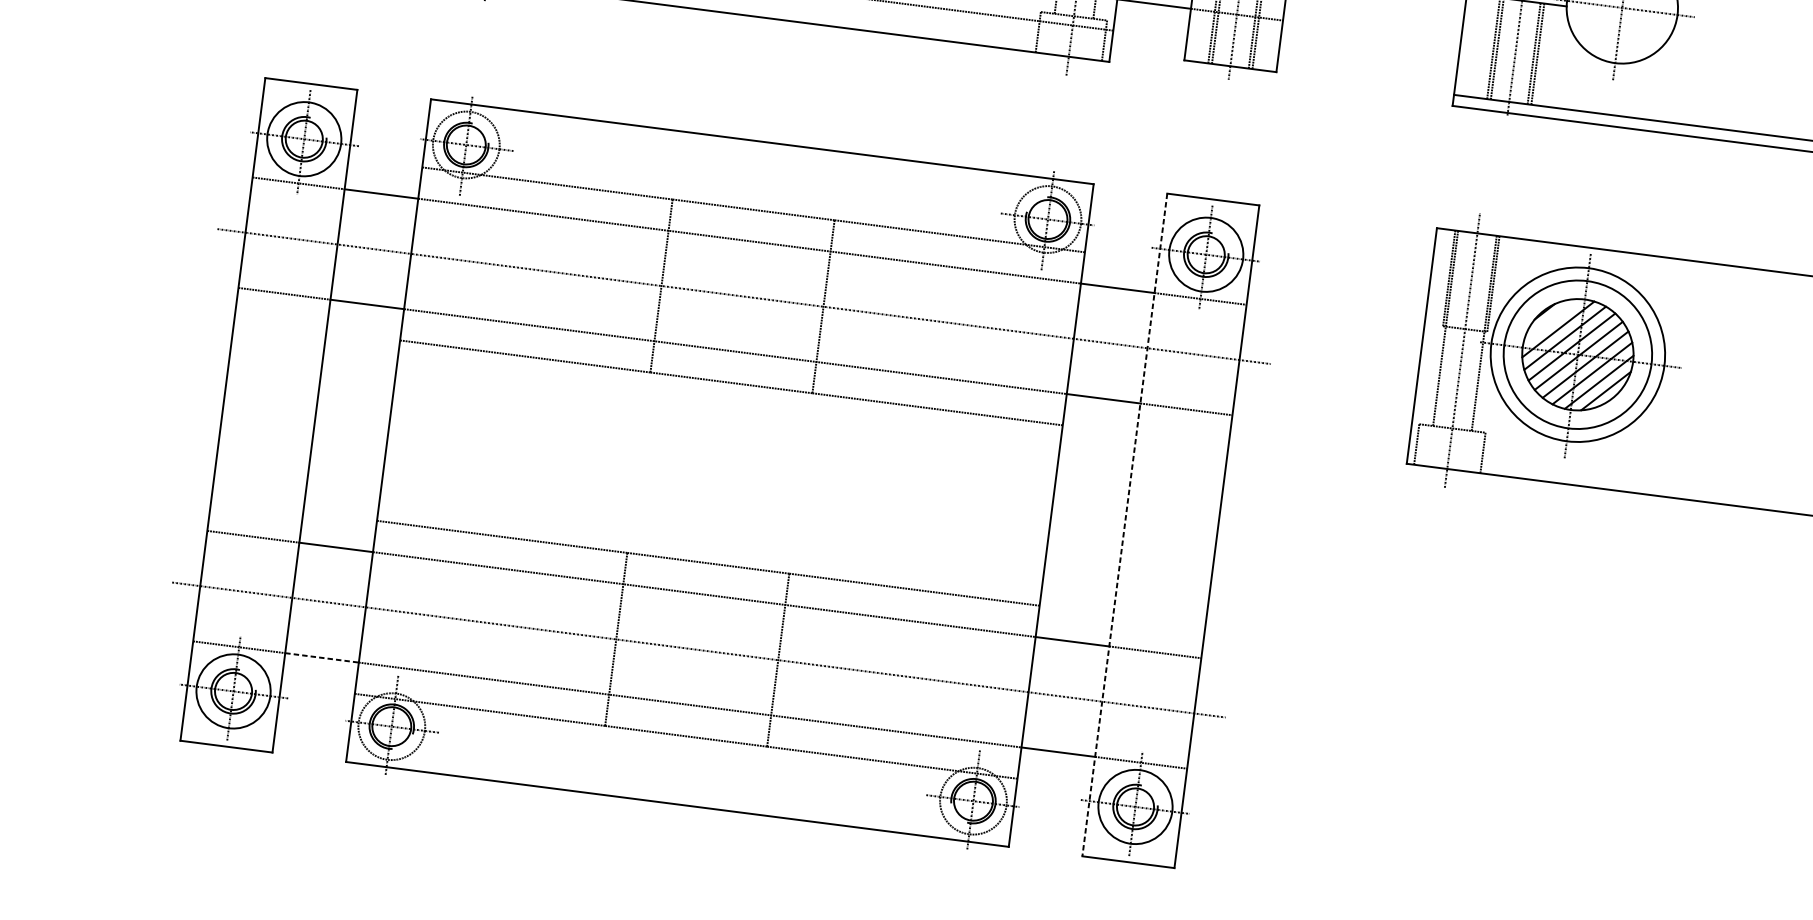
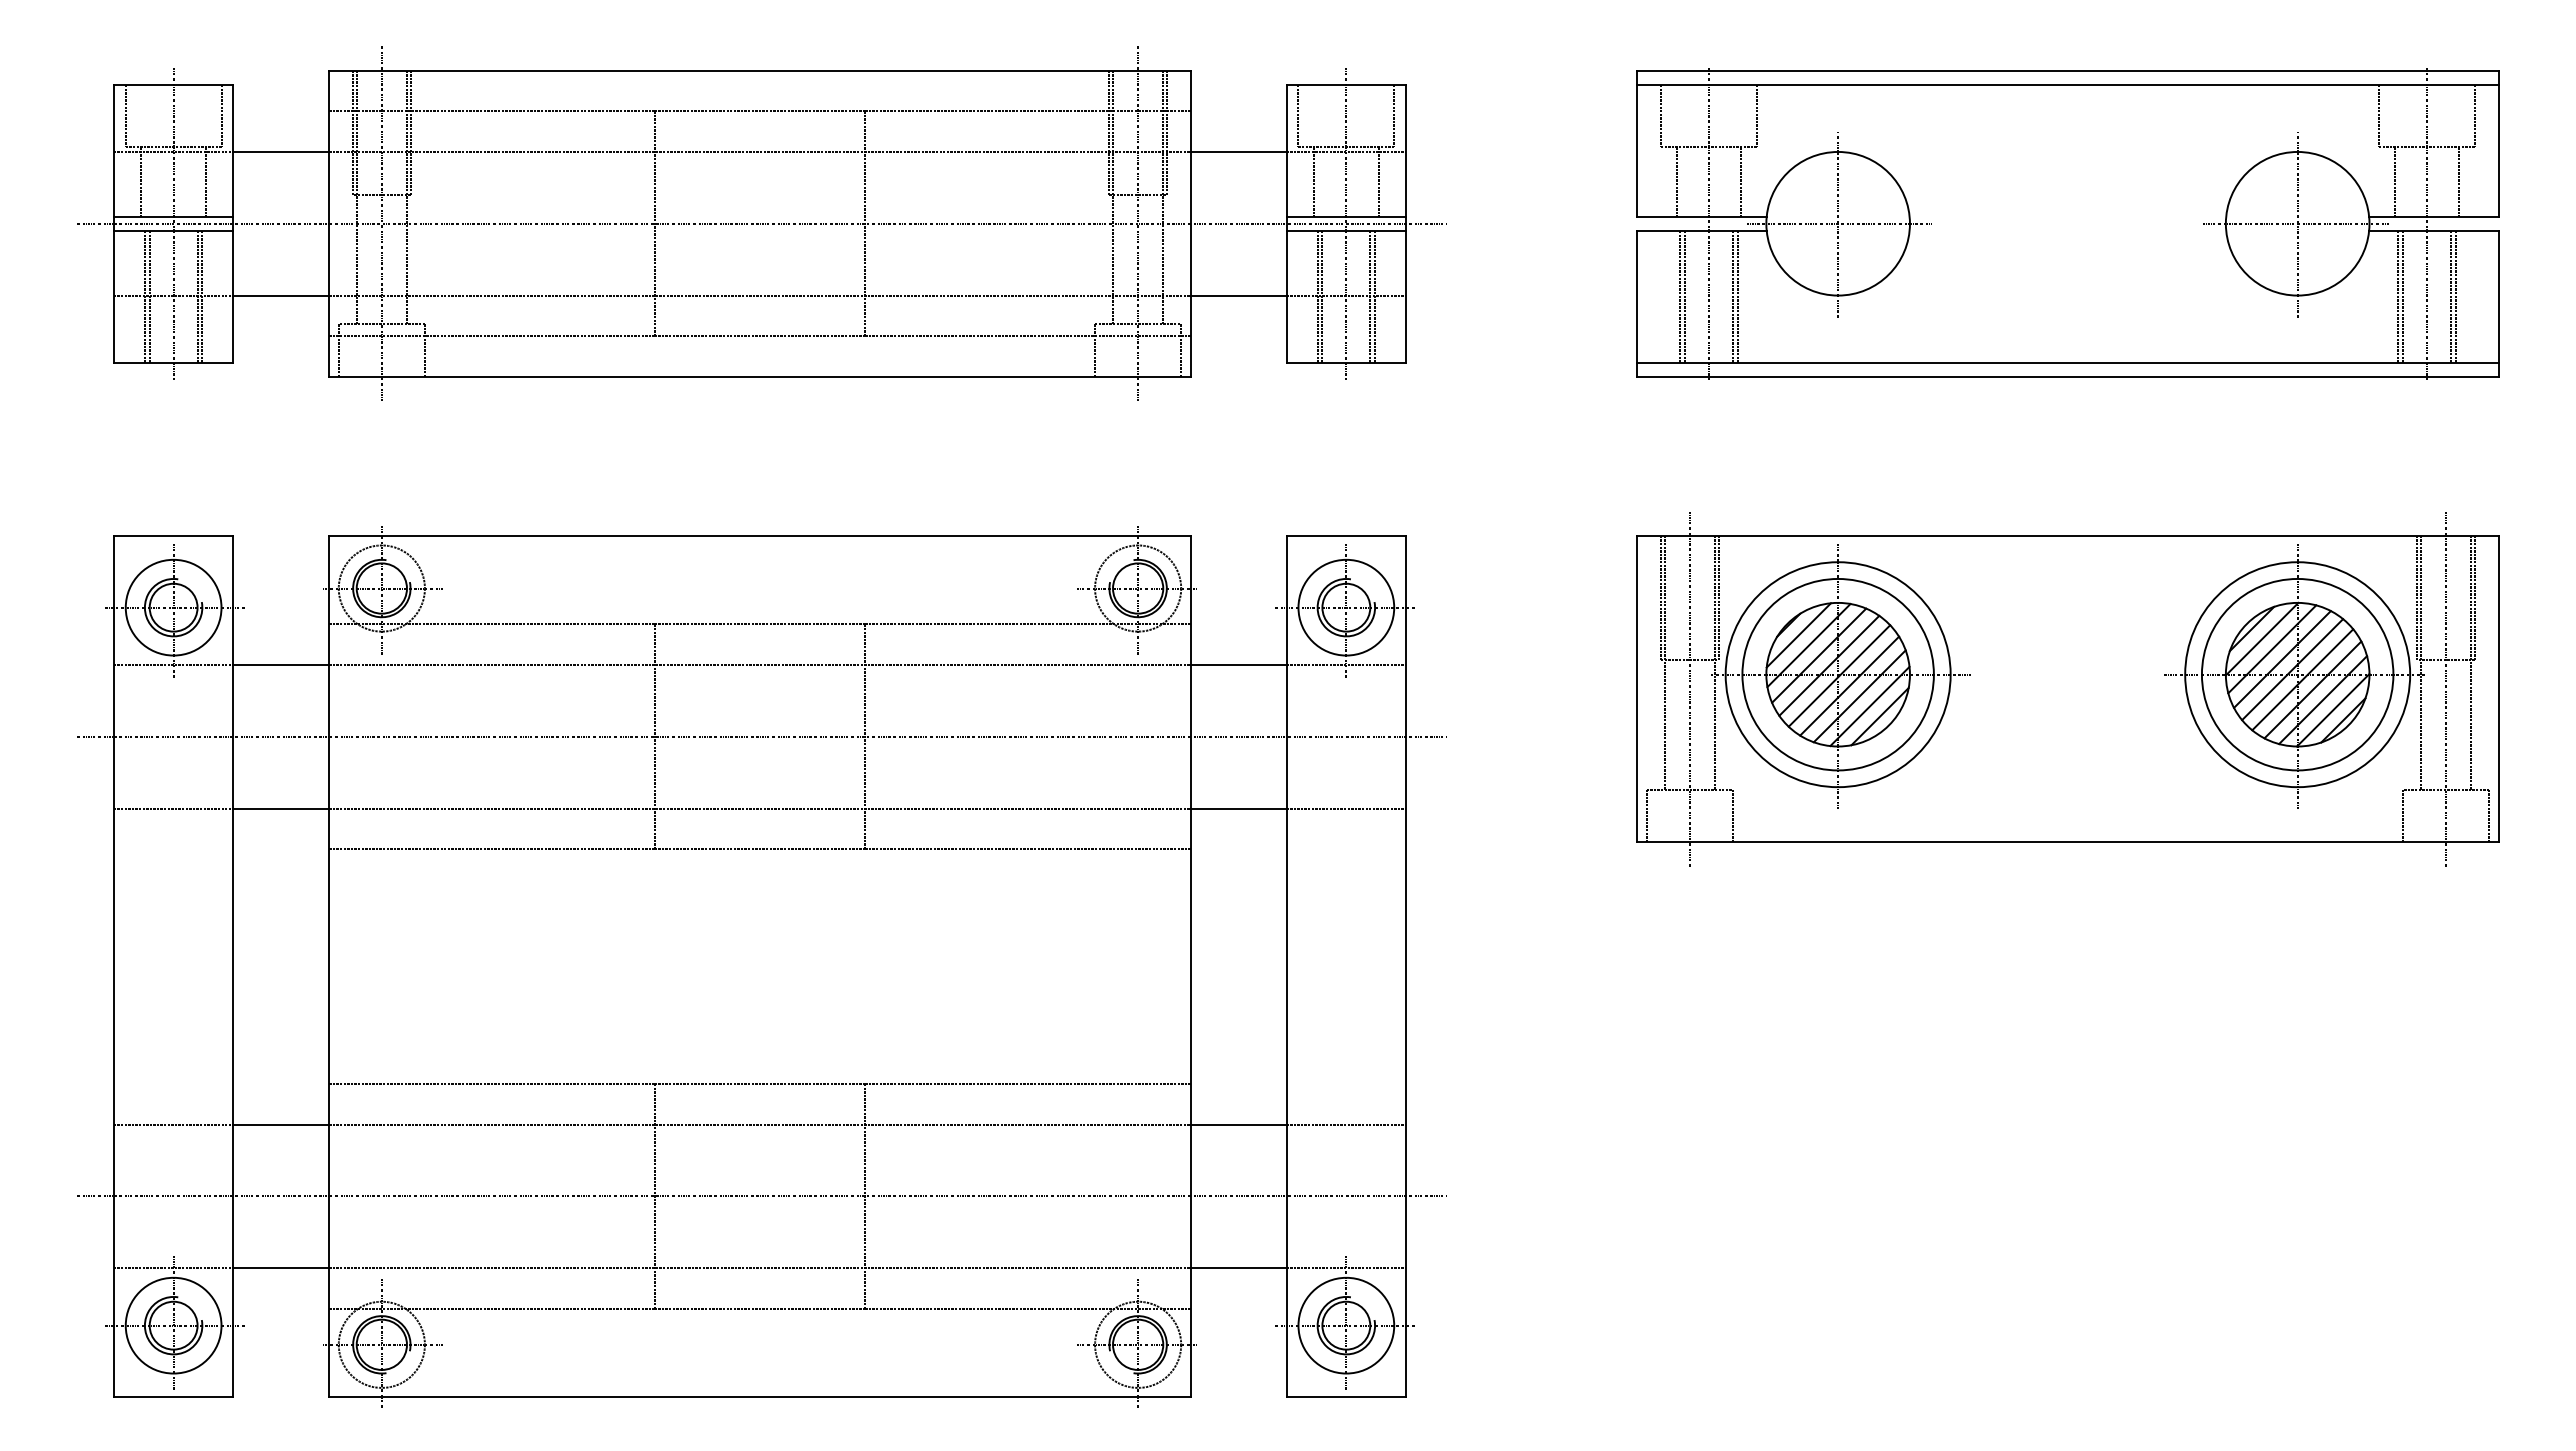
line: (1551, 320) -> (1798, 635), added
line: (1124, 524) -> (1286, 966), dashed -> solid
line: (322, 658) -> (281, 1268), dashed -> solid

